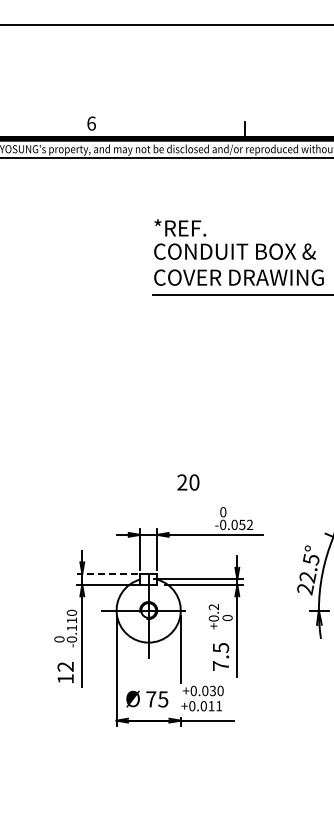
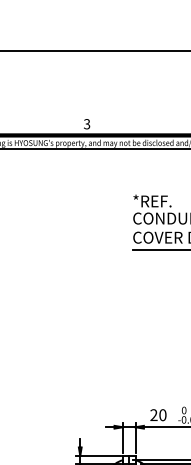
text: (91, 123) -> (87, 124), 6 -> 3
text: (188, 482) -> (158, 415), moved
line: (107, 573) -> (98, 455), dashed -> solid

